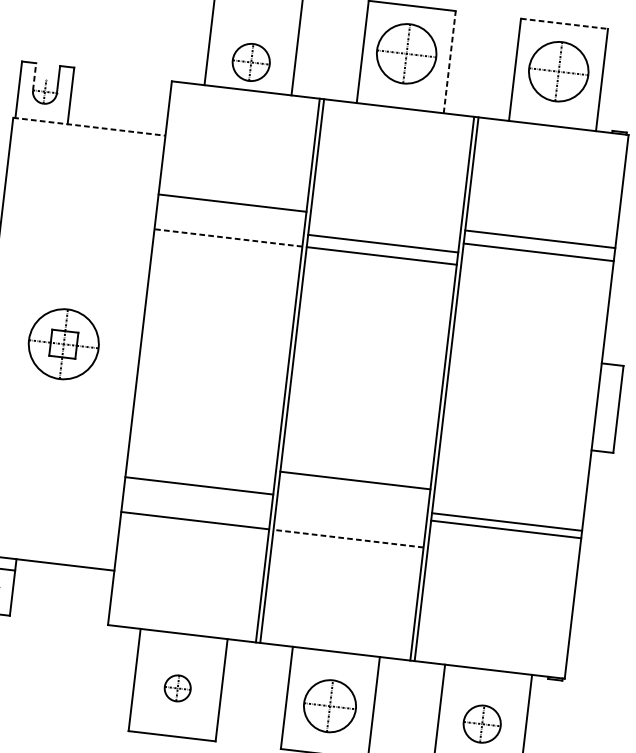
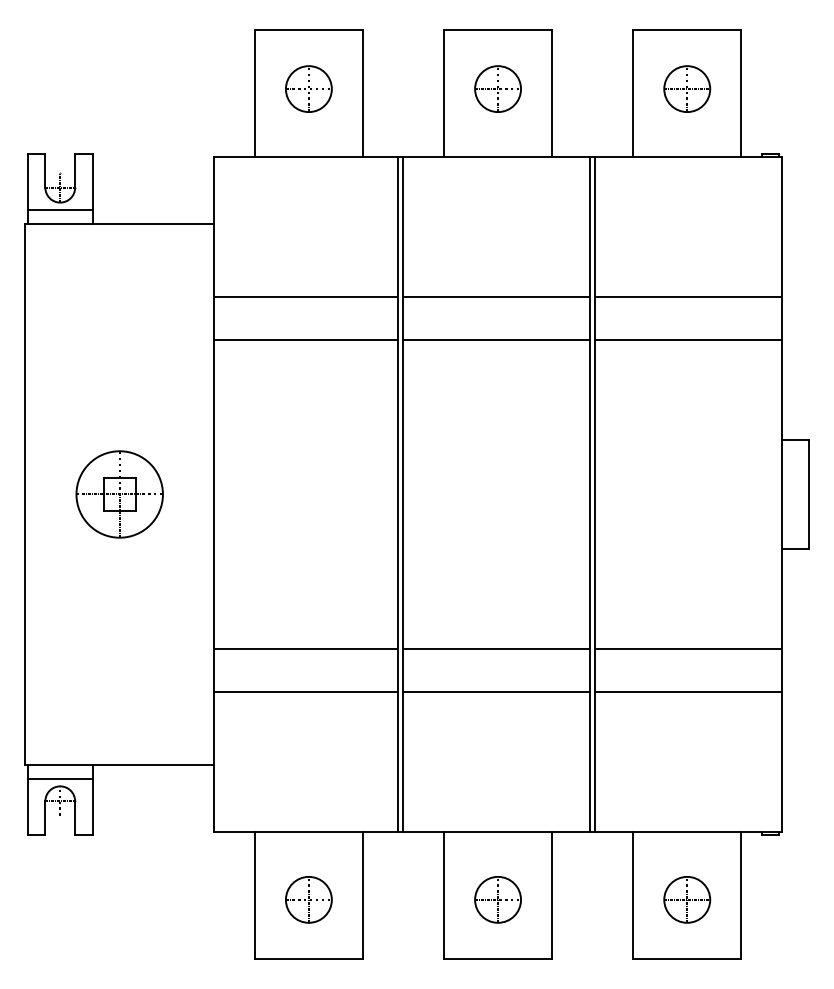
line: (564, 23) -> (687, 29), dashed -> solid
part: (406, 53) -> (497, 88), size x0.62
part: (251, 61) -> (308, 88), moved
line: (450, 62) -> (552, 93), dashed -> solid
part: (559, 71) -> (687, 88), size x0.62
line: (34, 76) -> (45, 170), dashed -> solid
line: (42, 110) -> (59, 210), added
line: (89, 126) -> (119, 224), dashed -> solid
line: (228, 237) -> (306, 340), dashed -> solid
line: (383, 243) -> (496, 297), moved
line: (538, 252) -> (688, 340), moved
line: (355, 480) -> (496, 648), moved
line: (506, 529) -> (688, 691), moved
line: (348, 538) -> (496, 691), dashed -> solid
part: (177, 688) -> (308, 899), size x1.43
part: (329, 705) -> (497, 899), size x0.71

